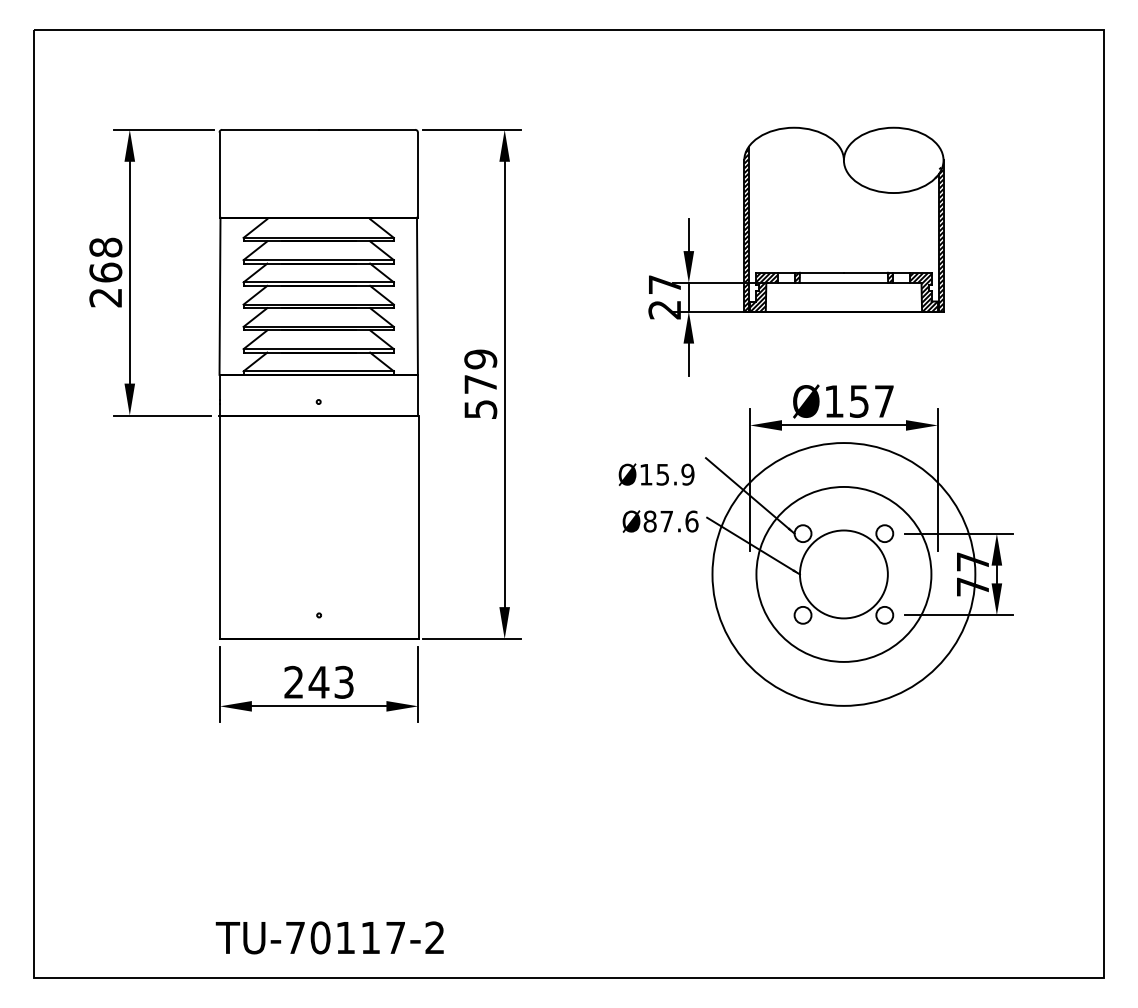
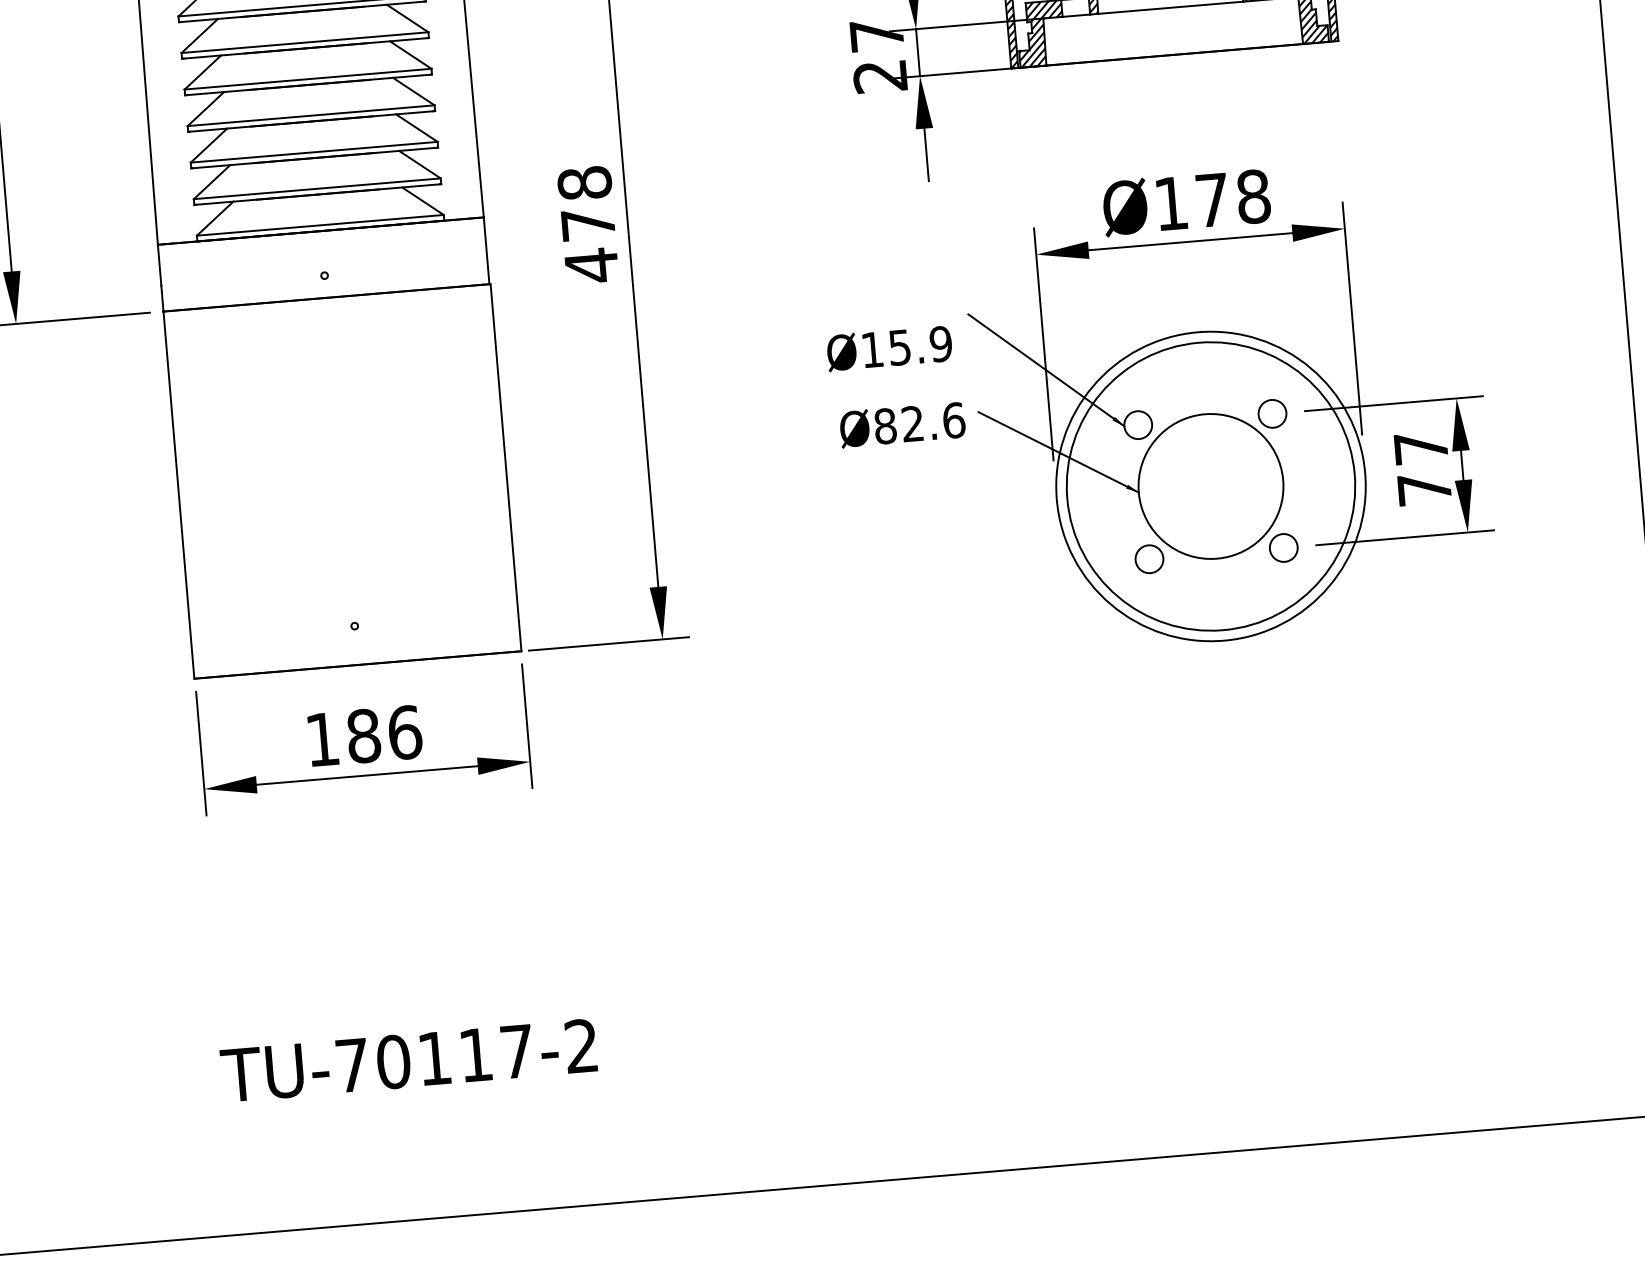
text: (480, 384) -> (587, 224), 579 -> 478
text: (872, 401) -> (1234, 198), Ø157 -> Ø178
text: (666, 521) -> (912, 423), Ø87.6 -> Ø82.6
circle: (843, 574) -> (1210, 486), size x0.71
text: (319, 681) -> (364, 734), 243 -> 186
text: (329, 937) -> (408, 1060), moved

